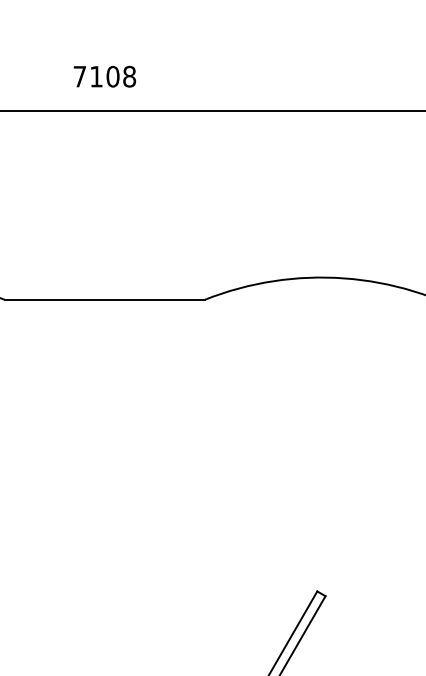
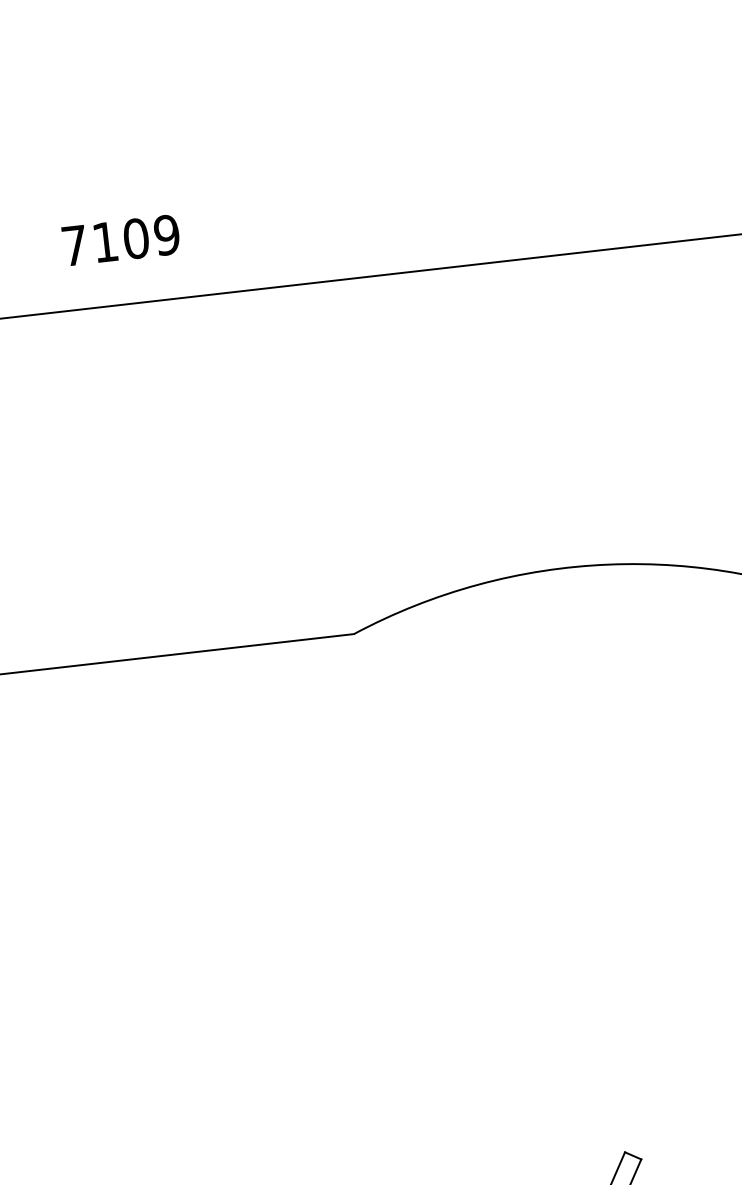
text: (129, 76) -> (166, 234), 7108 -> 7109

